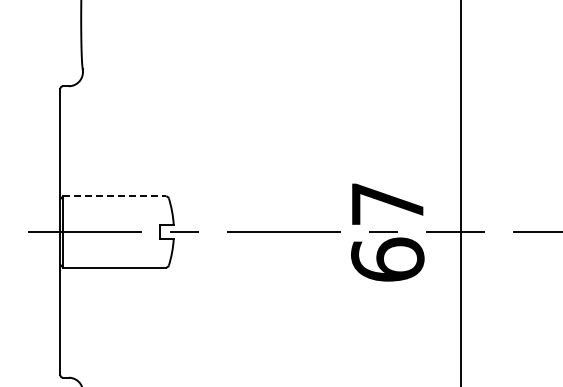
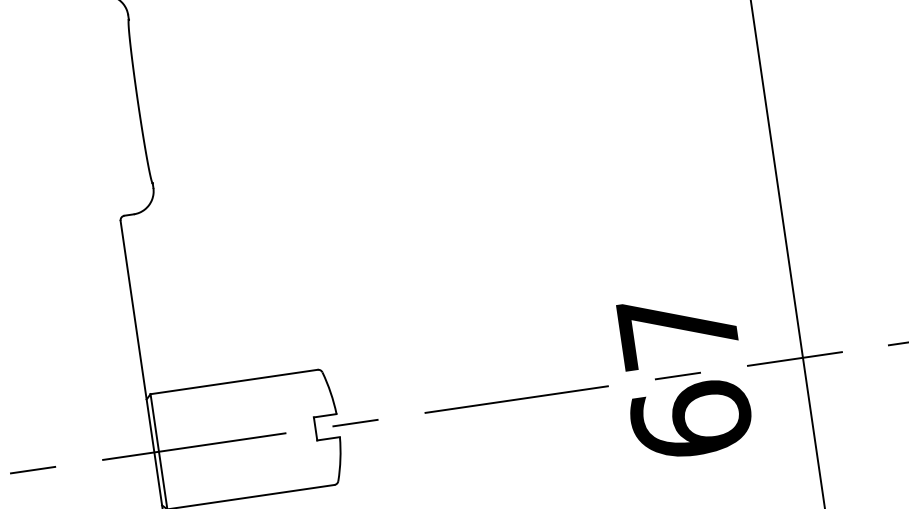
line: (114, 196) -> (233, 382), dashed -> solid

